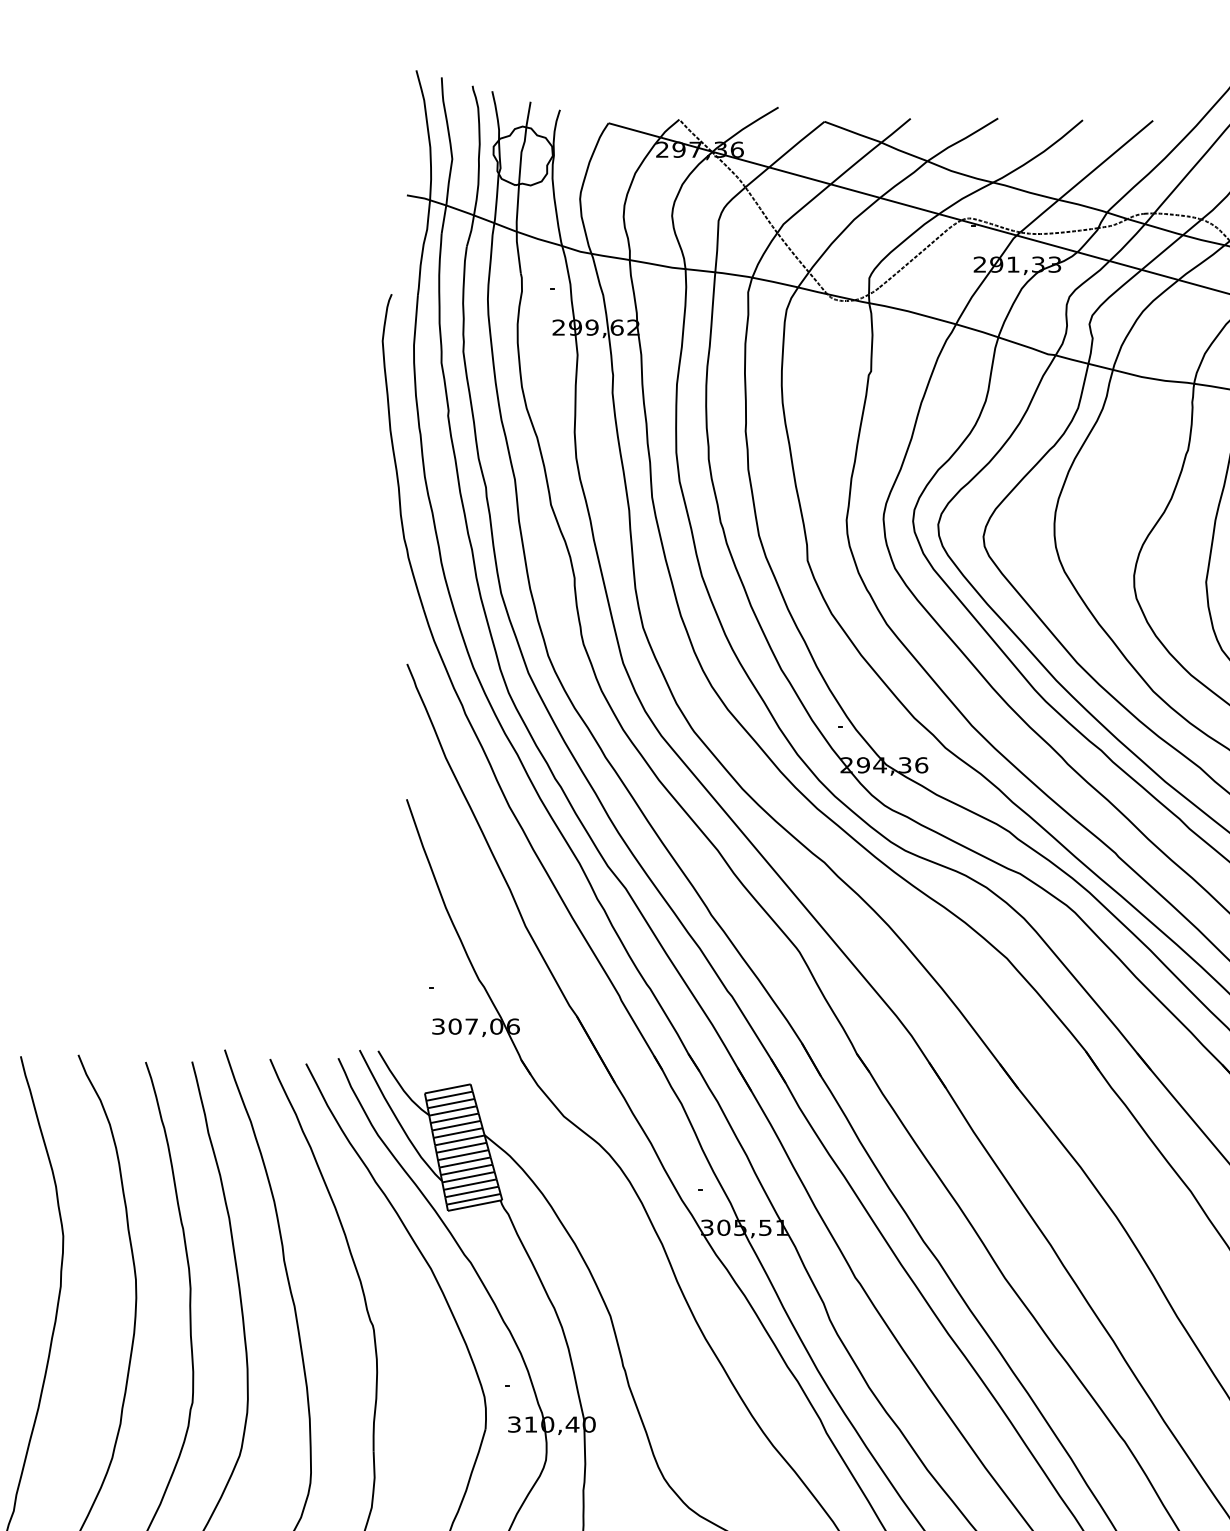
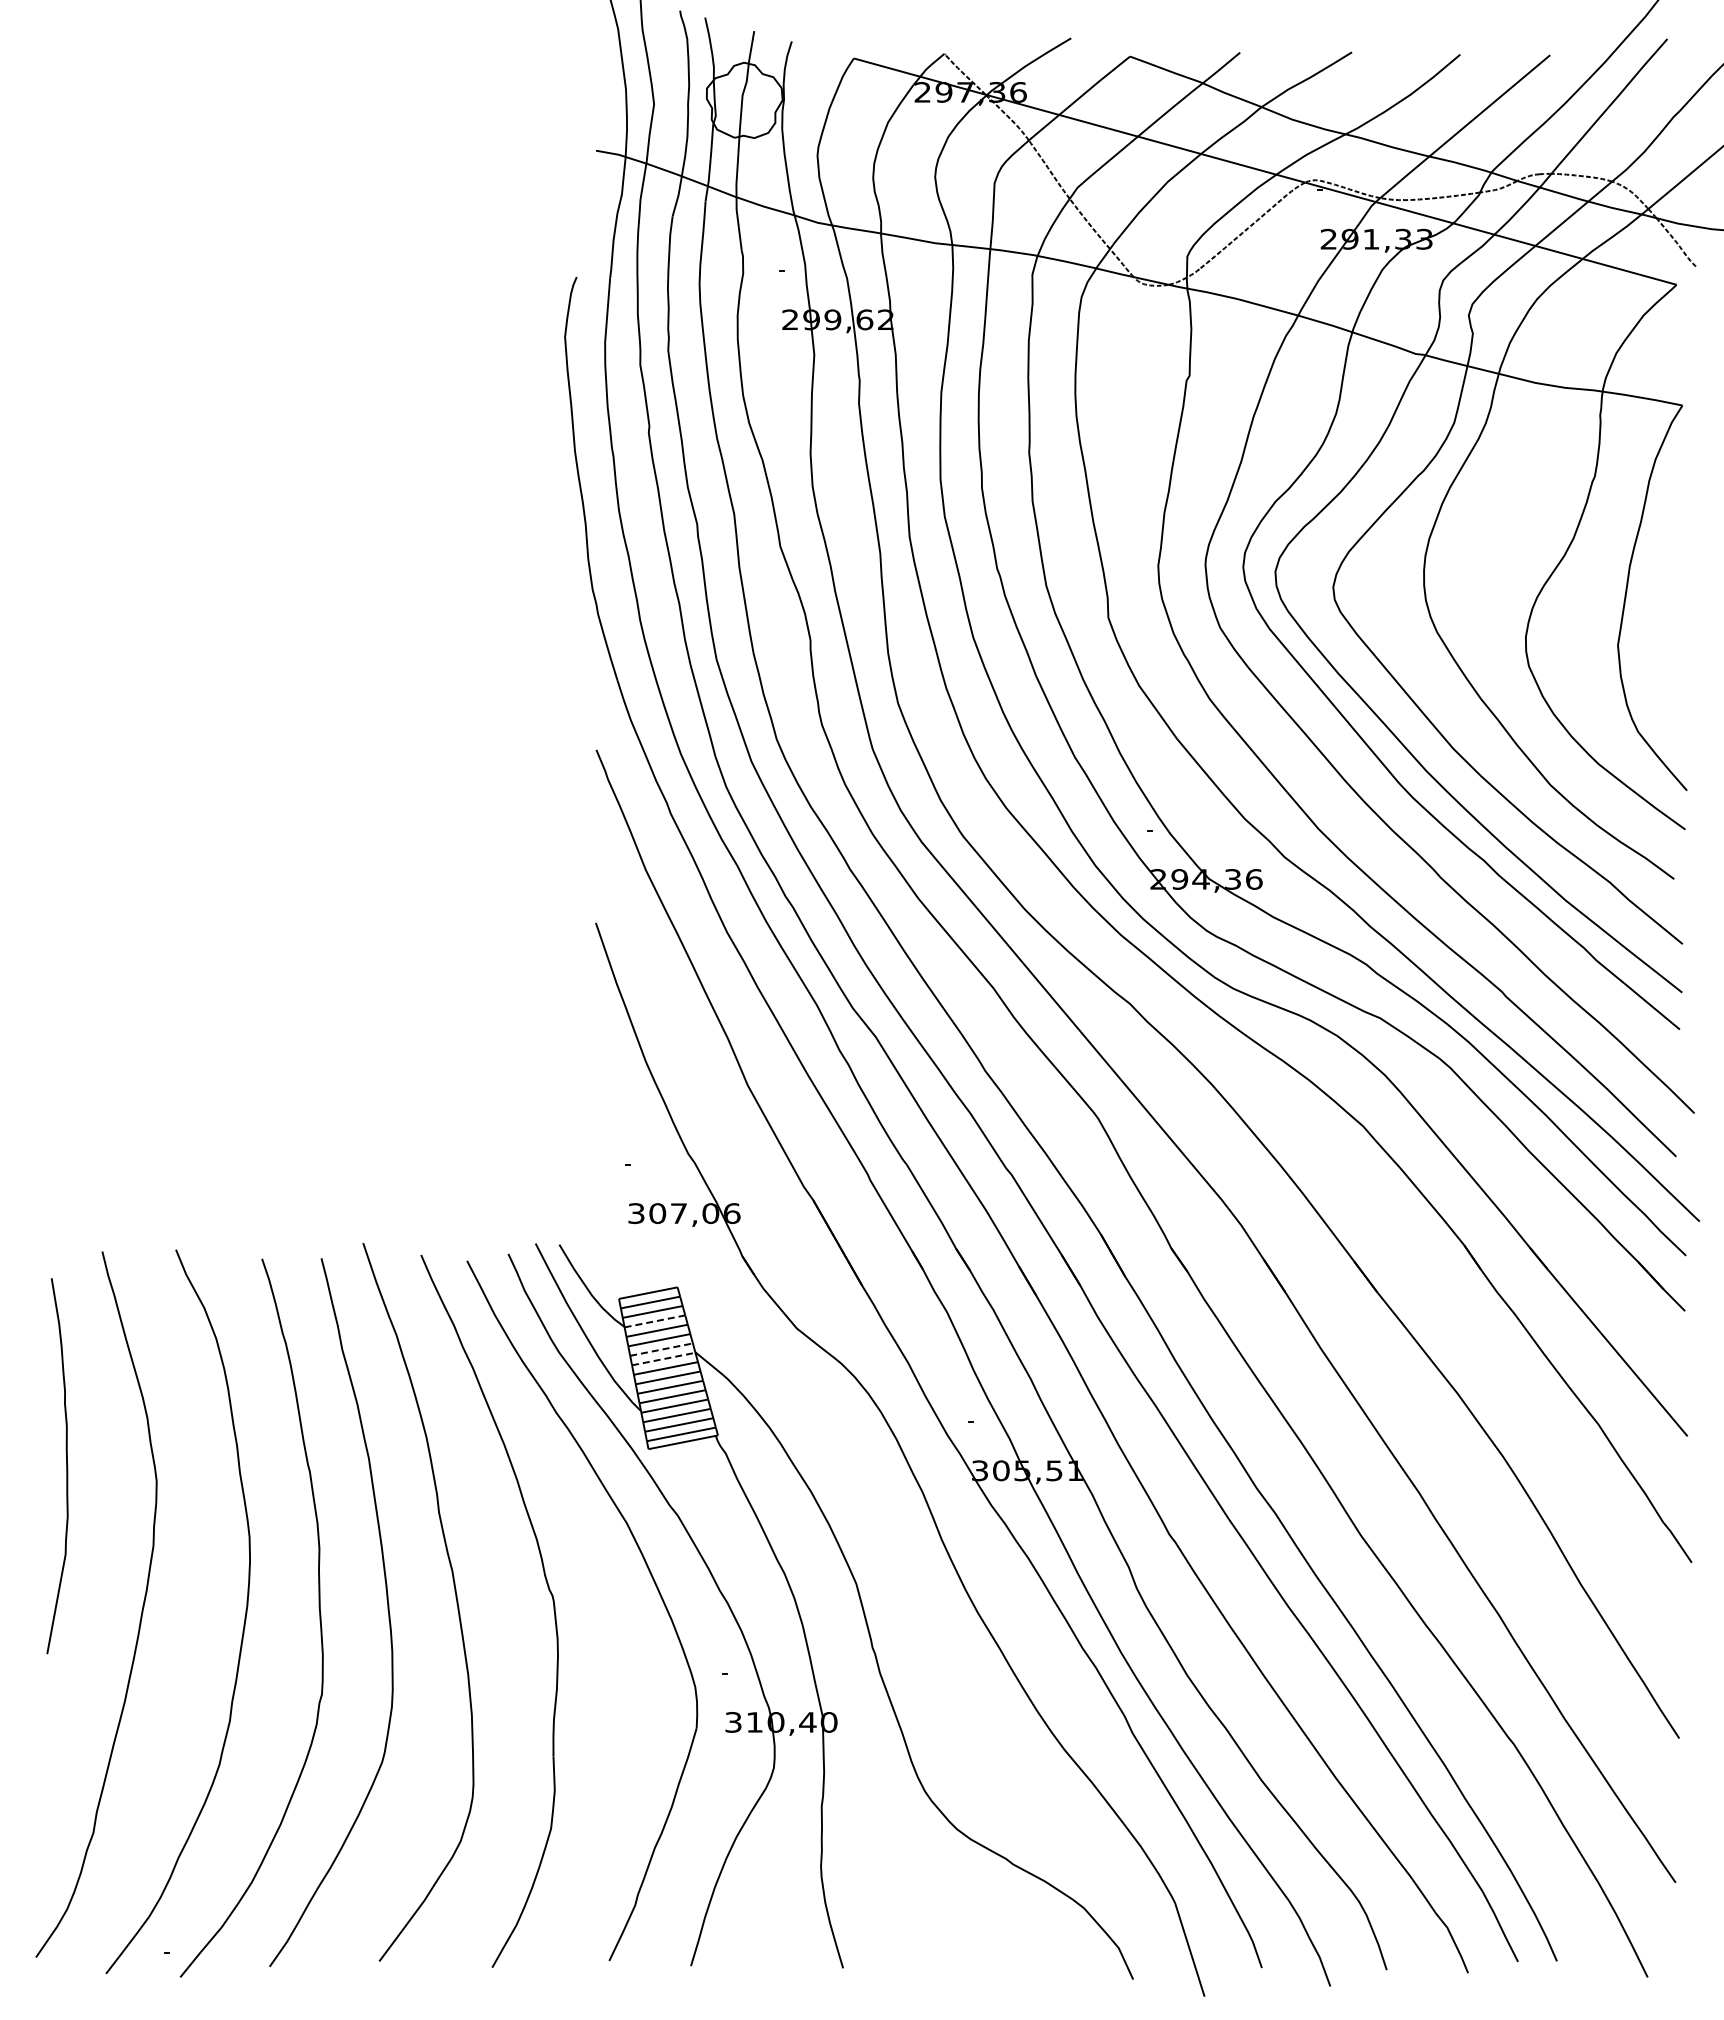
line: (452, 1111) -> (654, 1321), solid -> dashed
line: (458, 1132) -> (661, 1349), solid -> dashed
line: (460, 1139) -> (664, 1358), solid -> dashed

